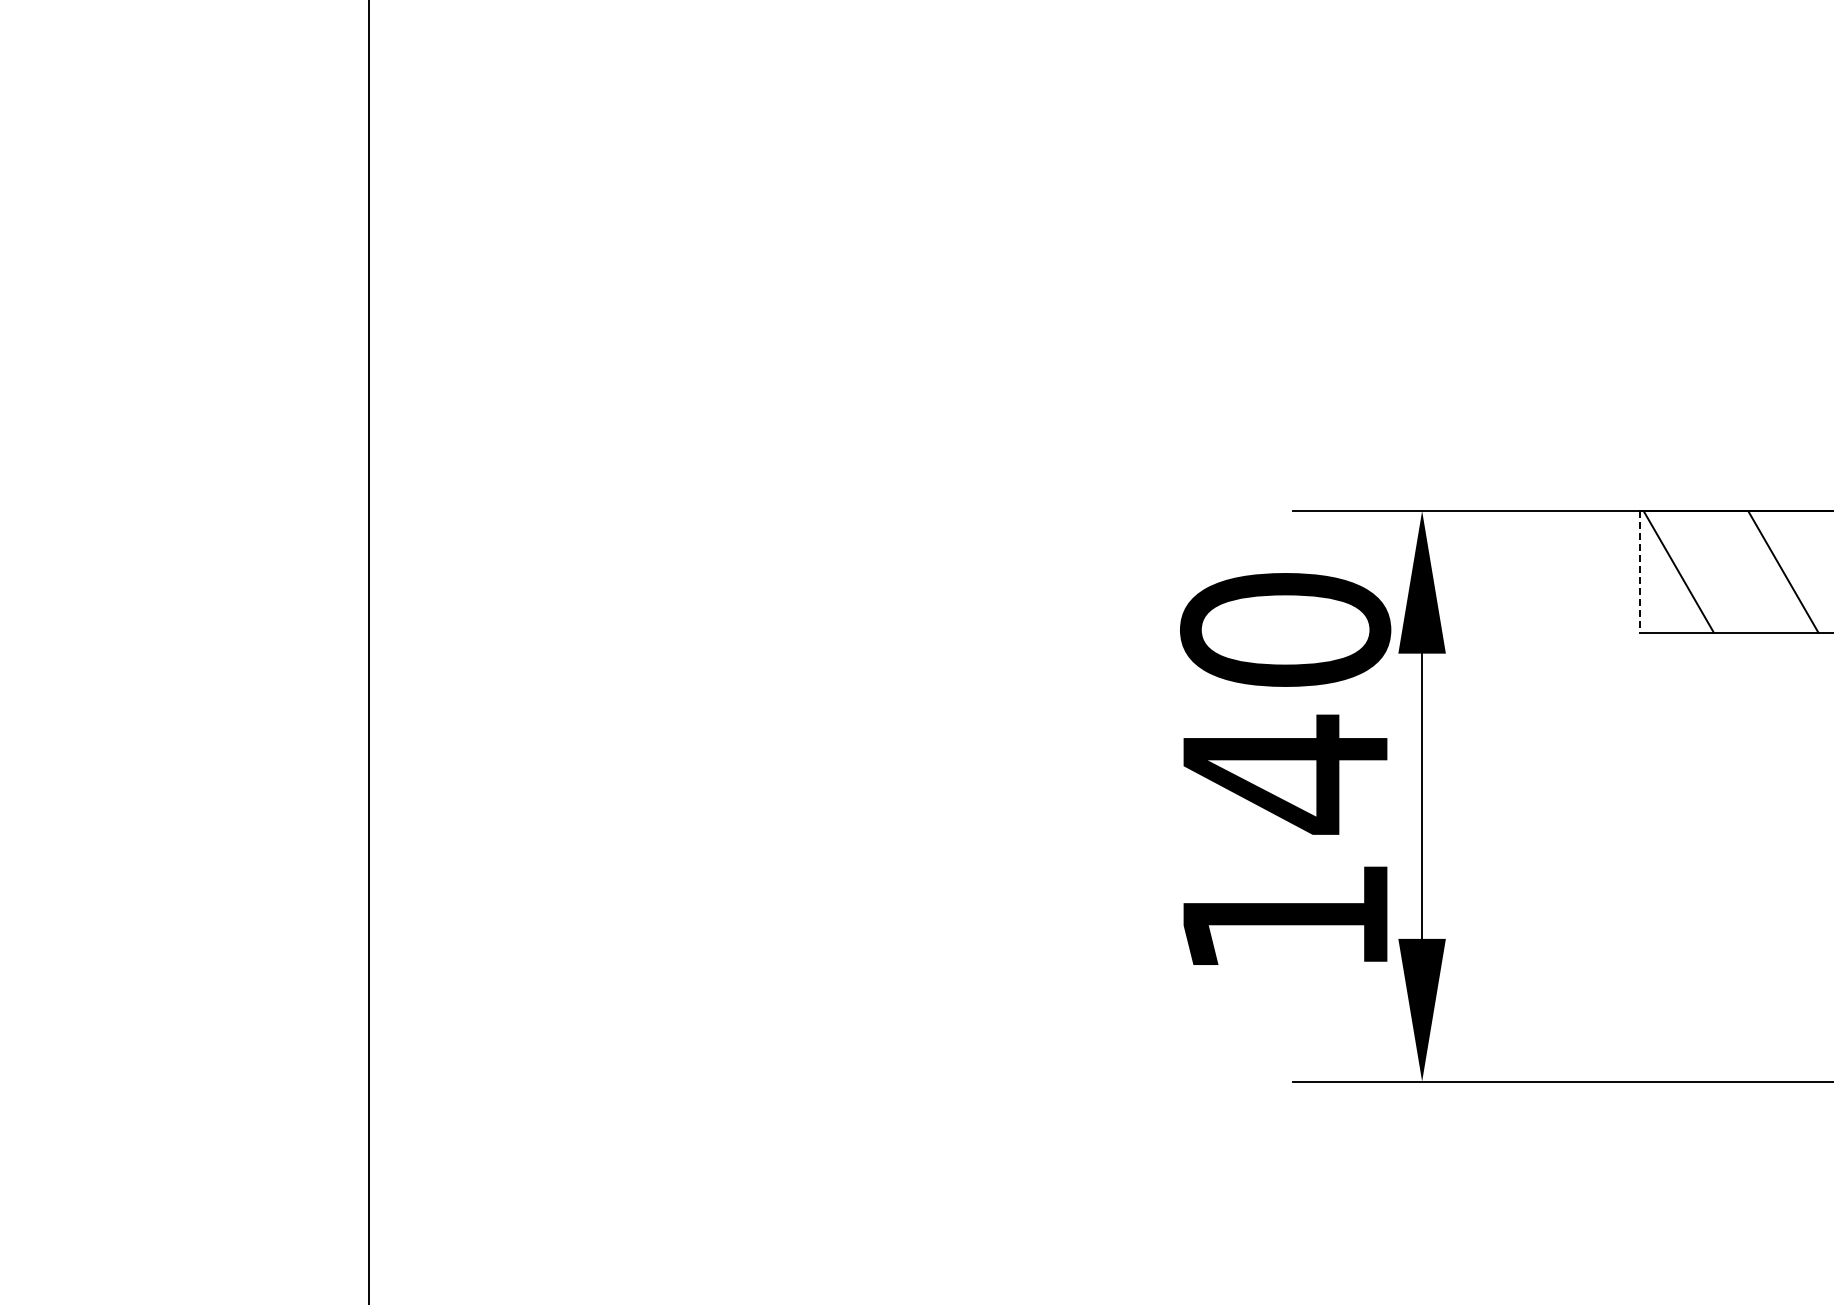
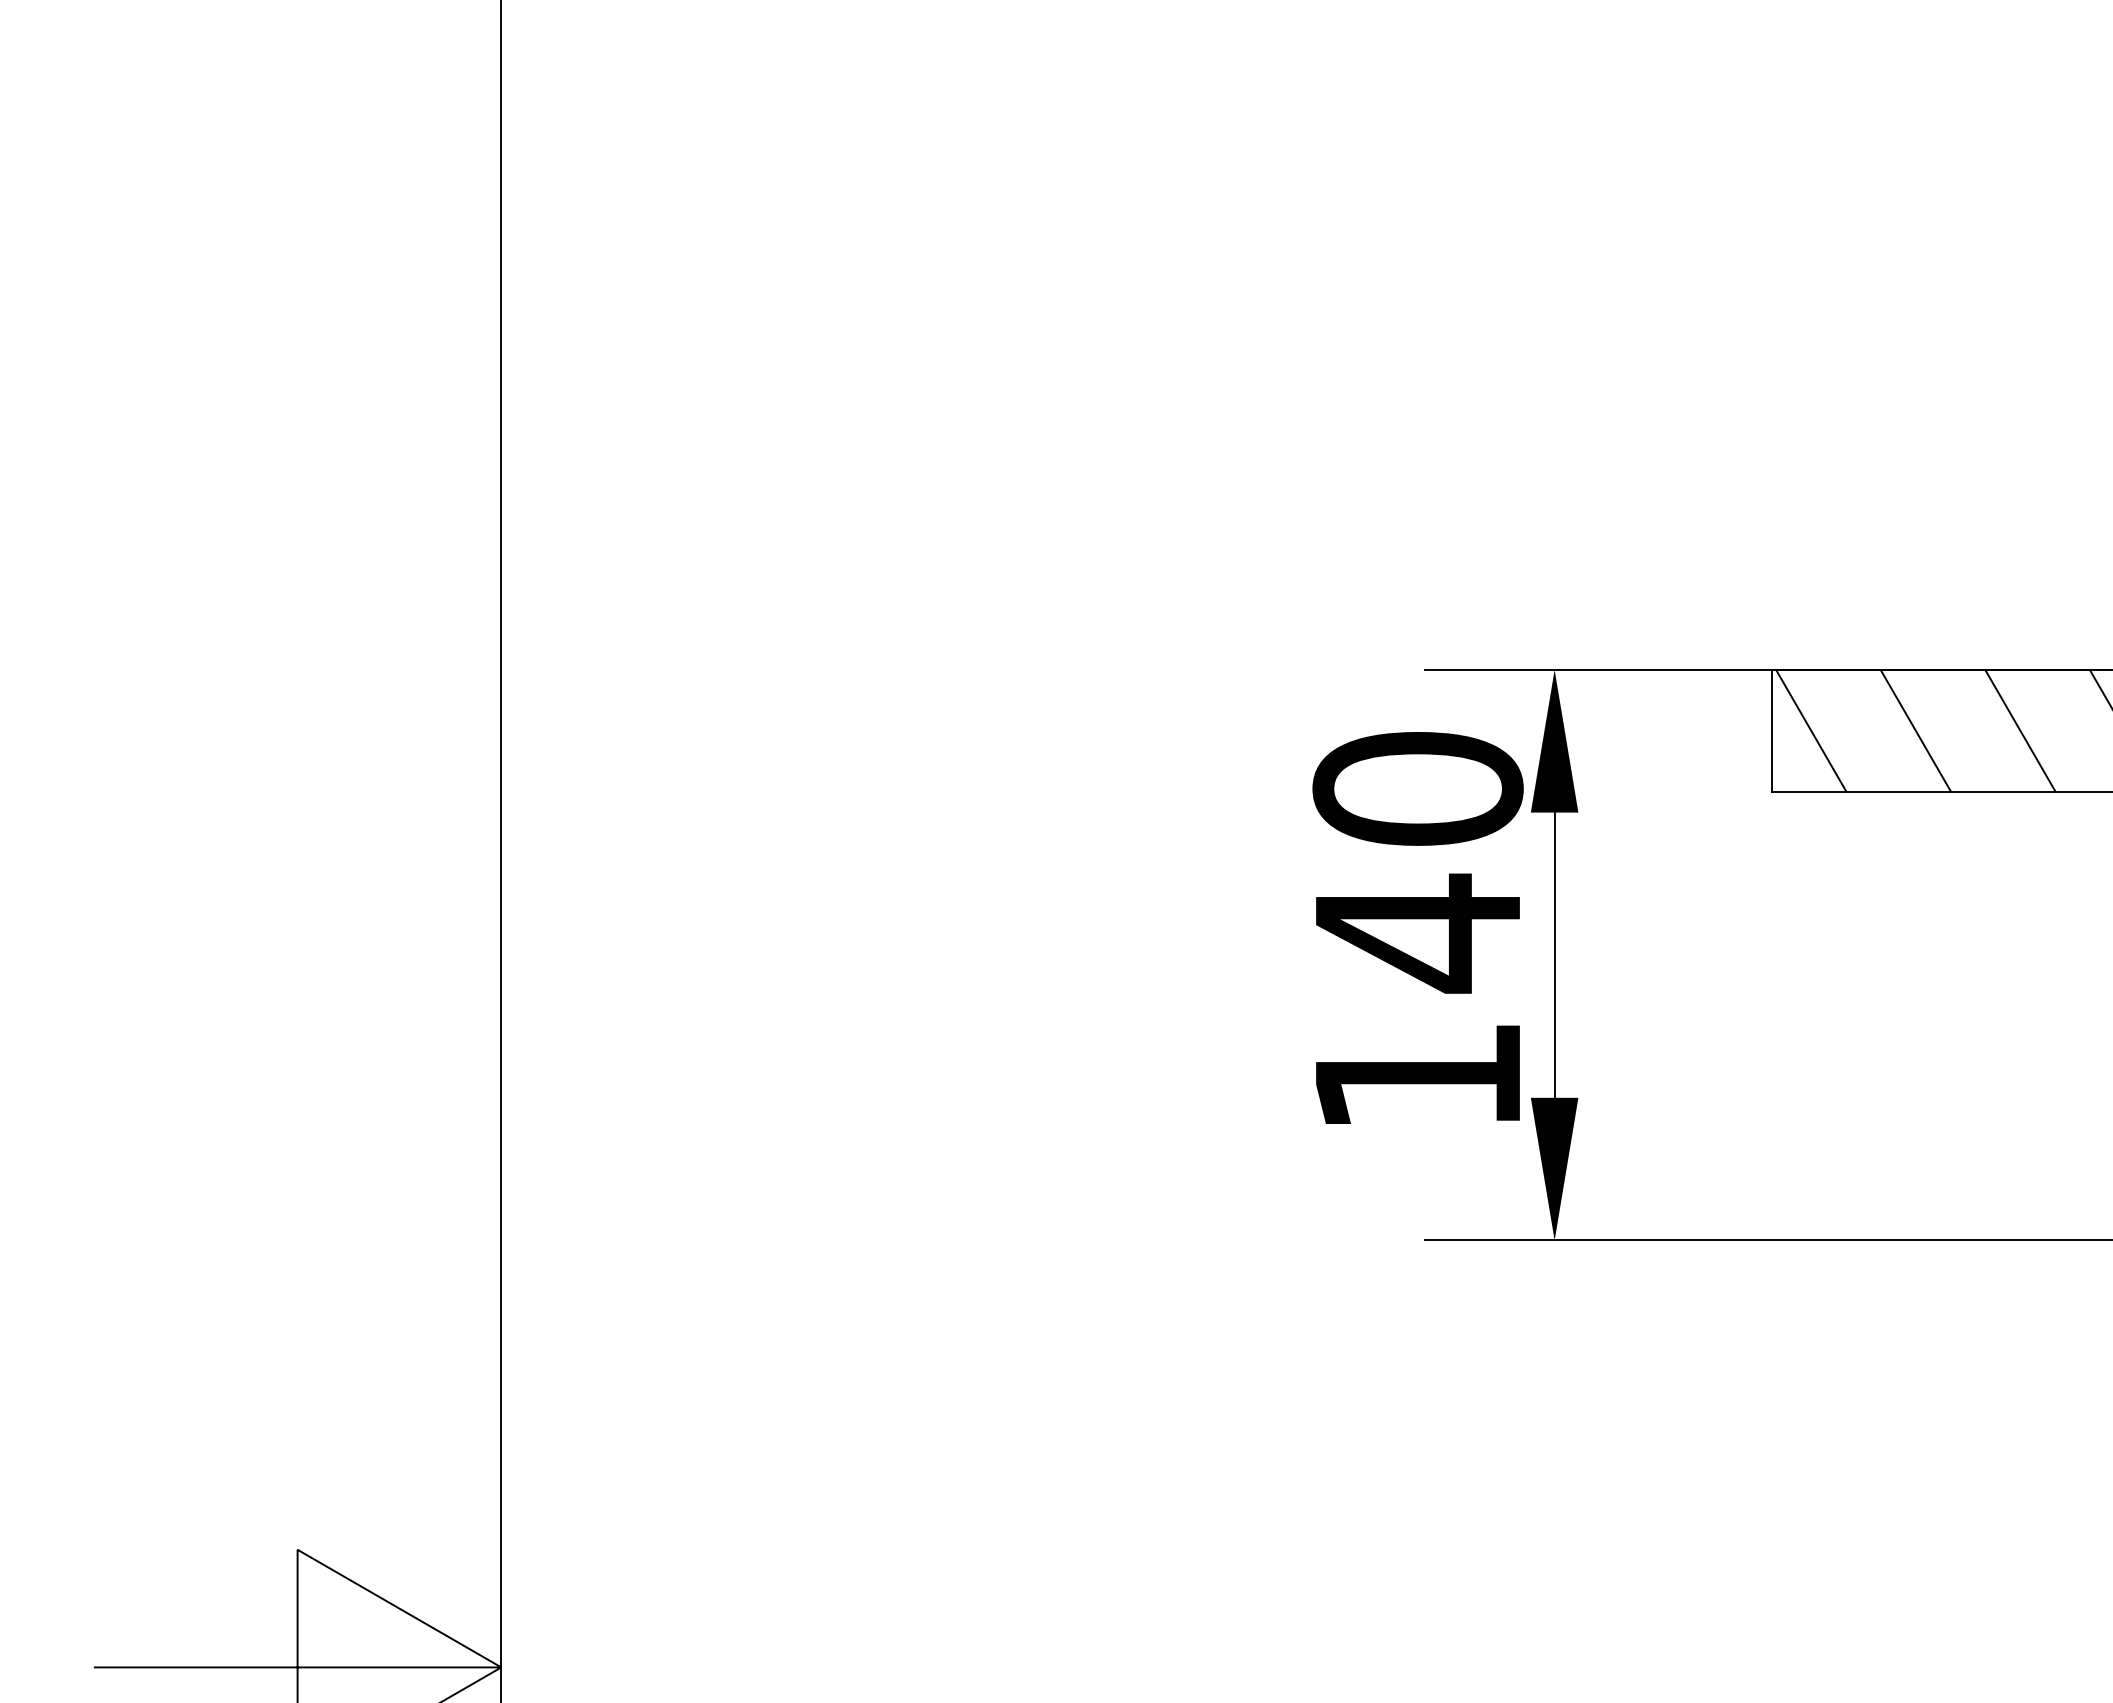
line: (1640, 572) -> (1772, 731), dashed -> solid

